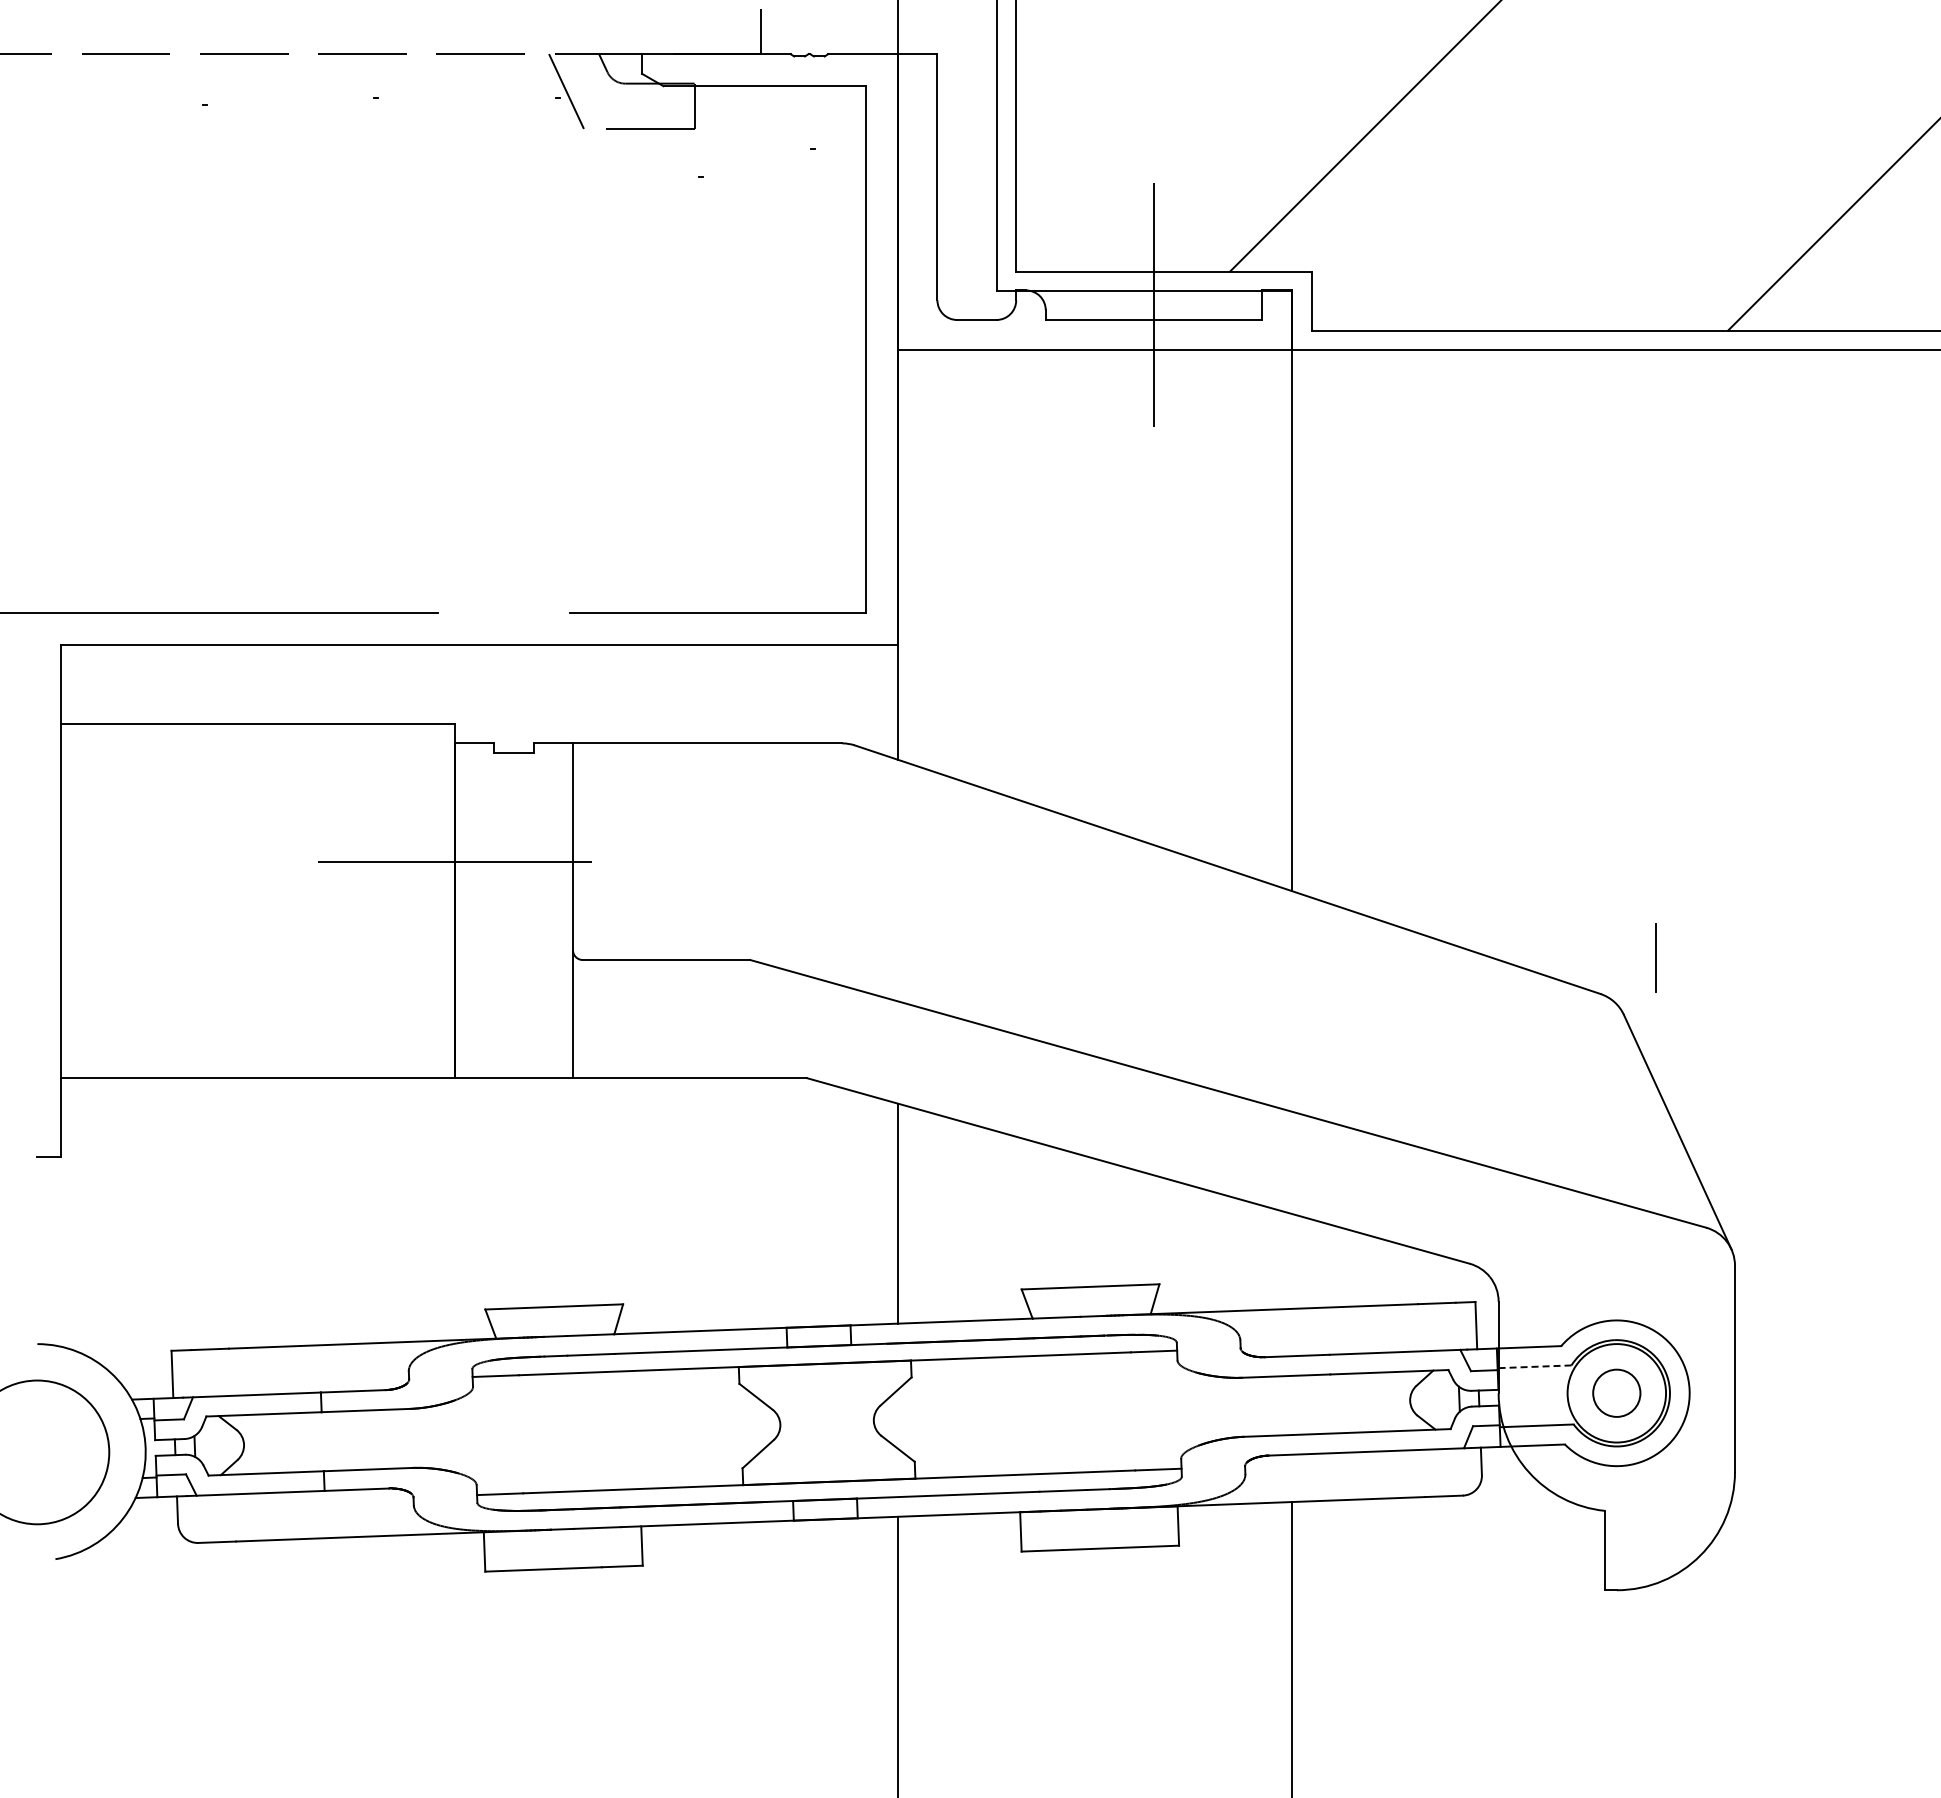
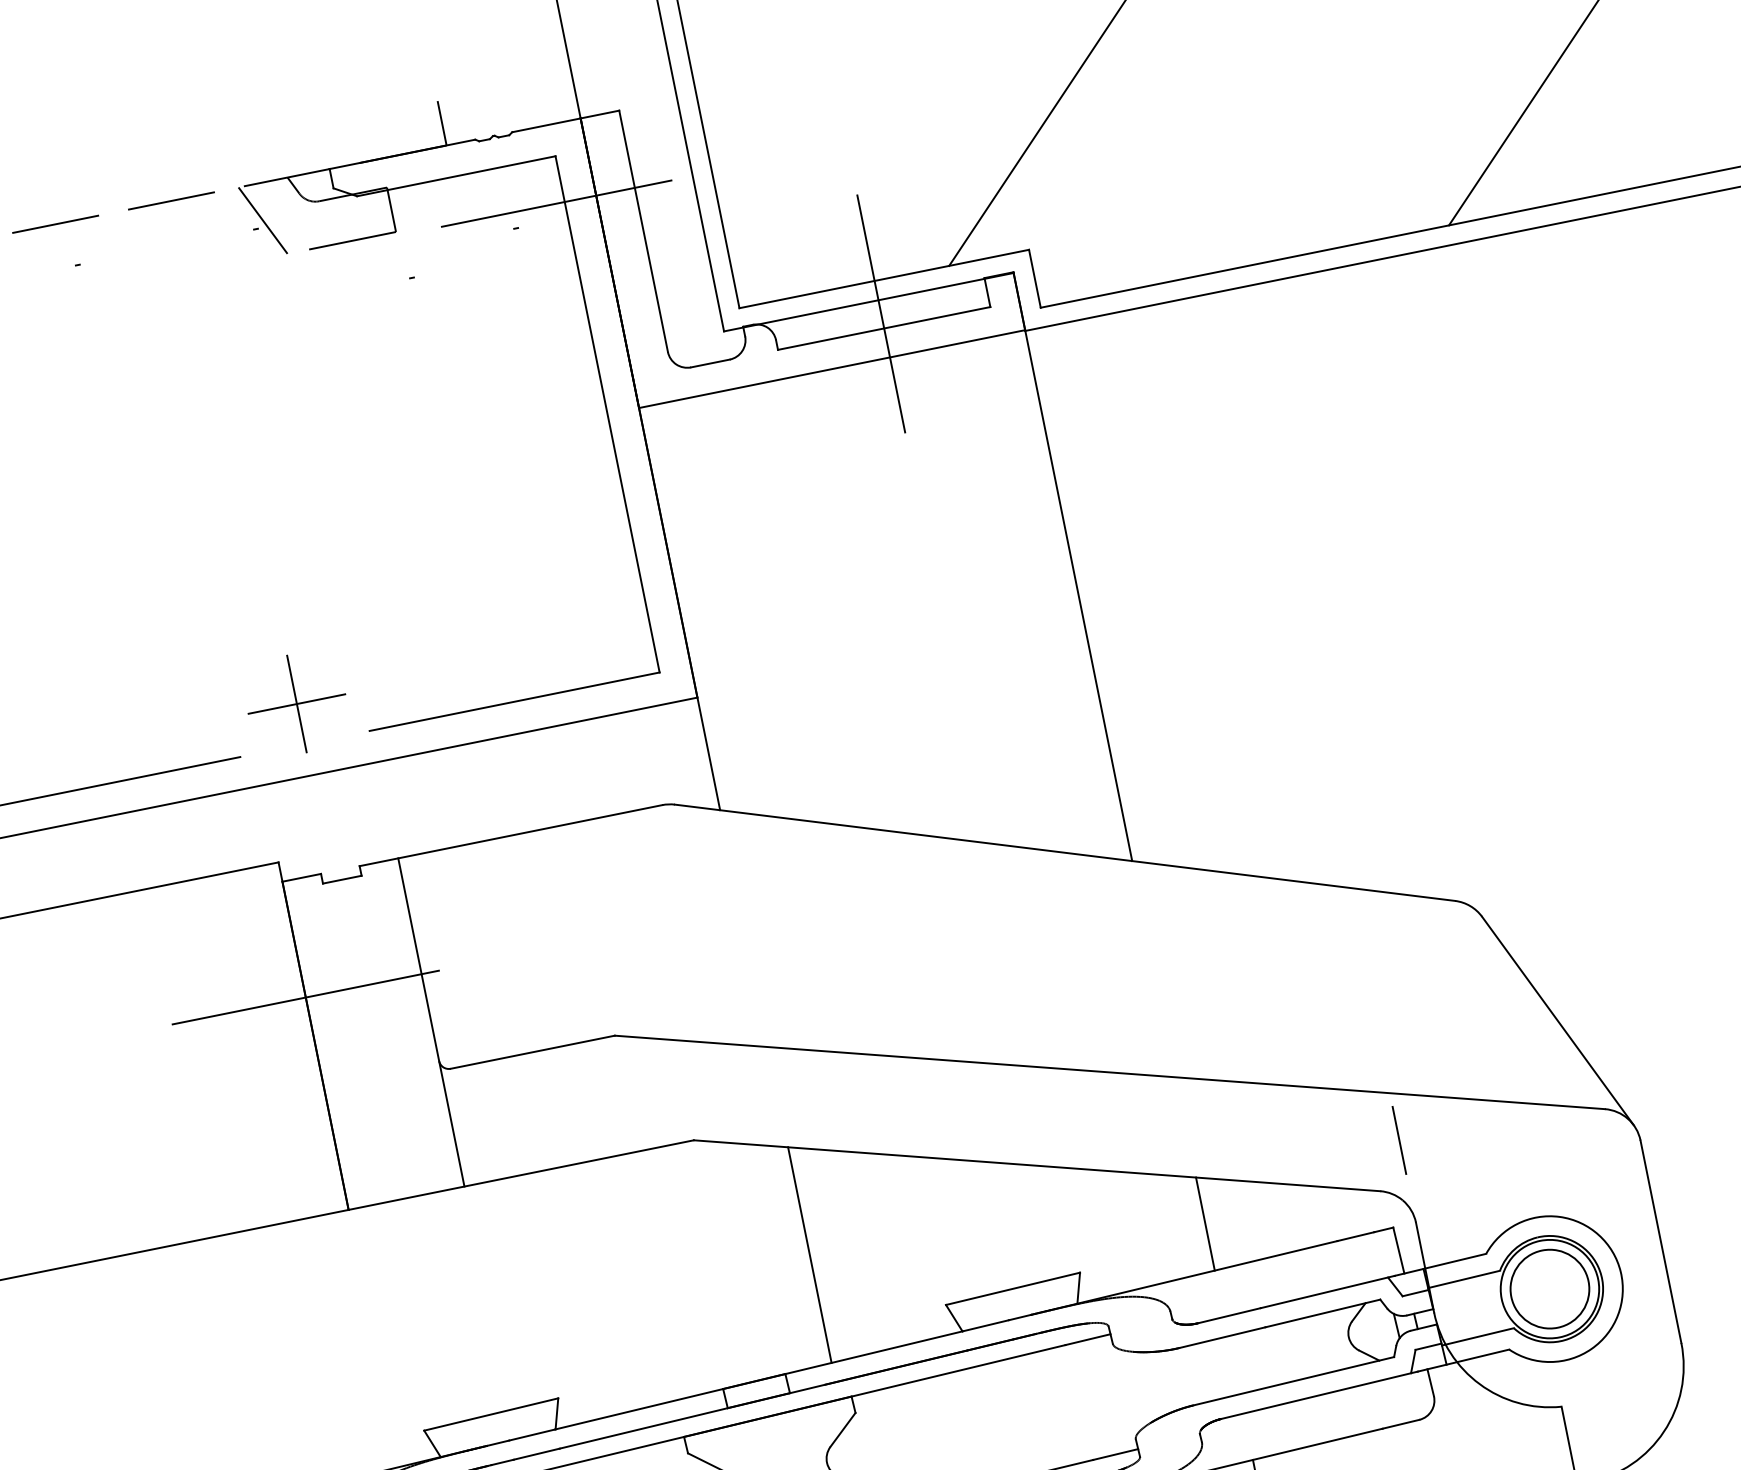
line: (857, 132) -> (556, 203), added
part: (503, 571) -> (296, 703), added
line: (1655, 957) -> (1399, 1140), moved
line: (1291, 1260) -> (1204, 1223), added
line: (1534, 1366) -> (1463, 1279), dashed -> solid
circle: (1616, 1392) -> (1549, 1288), size x1.67

